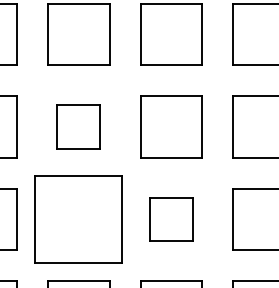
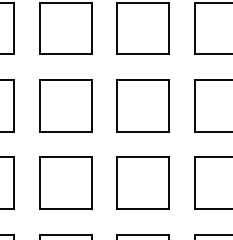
part: (78, 126) -> (65, 105), size x1.43
part: (78, 218) -> (65, 182), size x0.71
part: (170, 218) -> (142, 182), size x1.43

